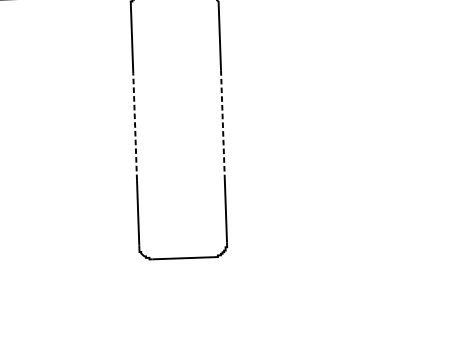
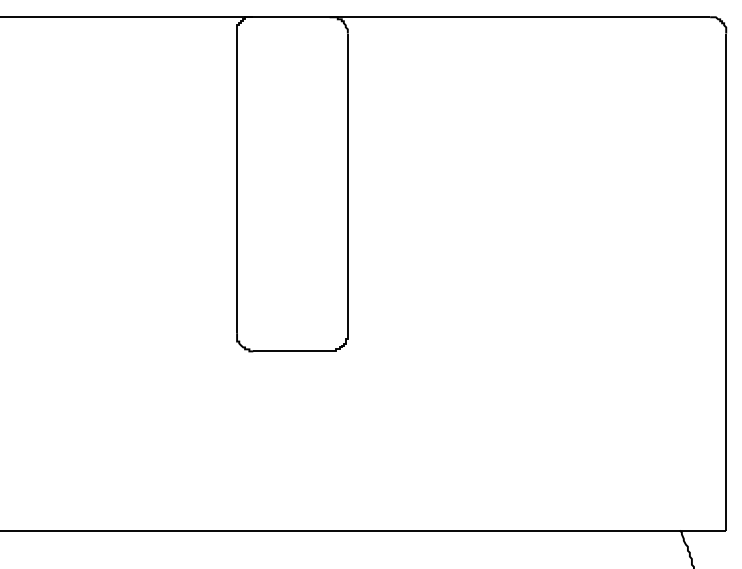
line: (222, 123) -> (347, 183), dashed -> solid
line: (135, 126) -> (237, 182), dashed -> solid

